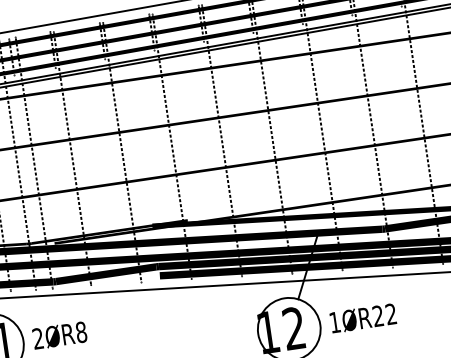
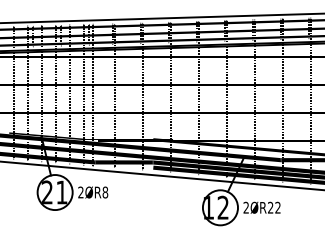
text: (333, 322) -> (245, 207), 1ØR22 -> 2ØR22

